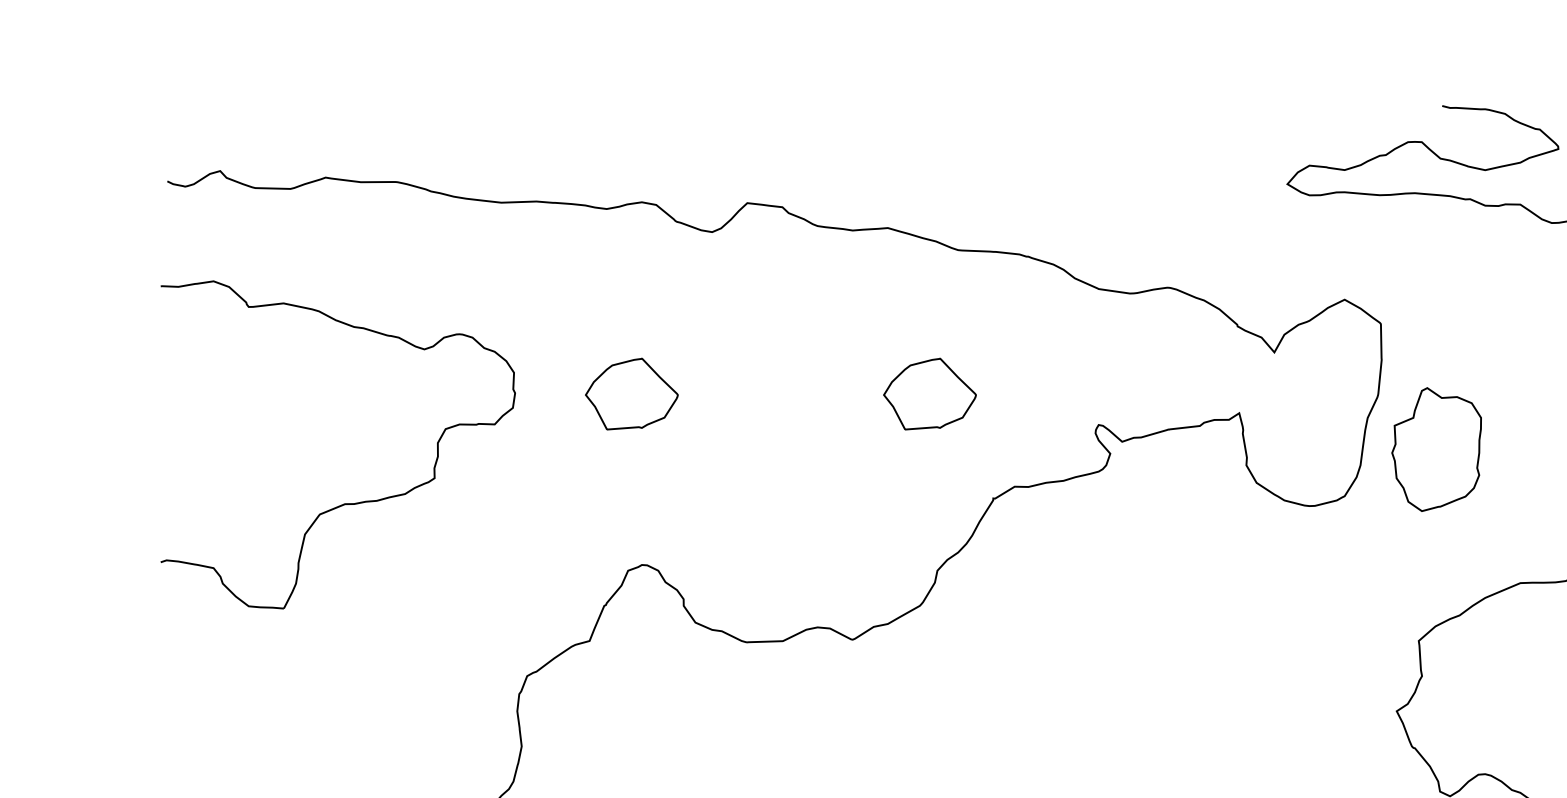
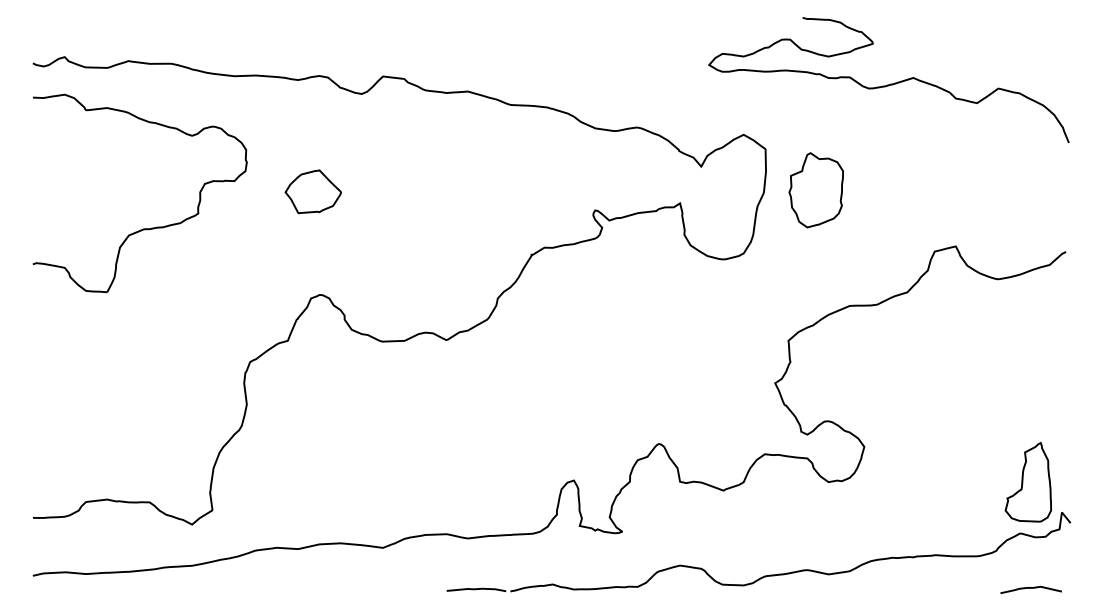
part: (928, 393) -> (492, 191), removed
part: (1435, 449) -> (815, 190), moved
part: (343, 502) -> (143, 228), moved

